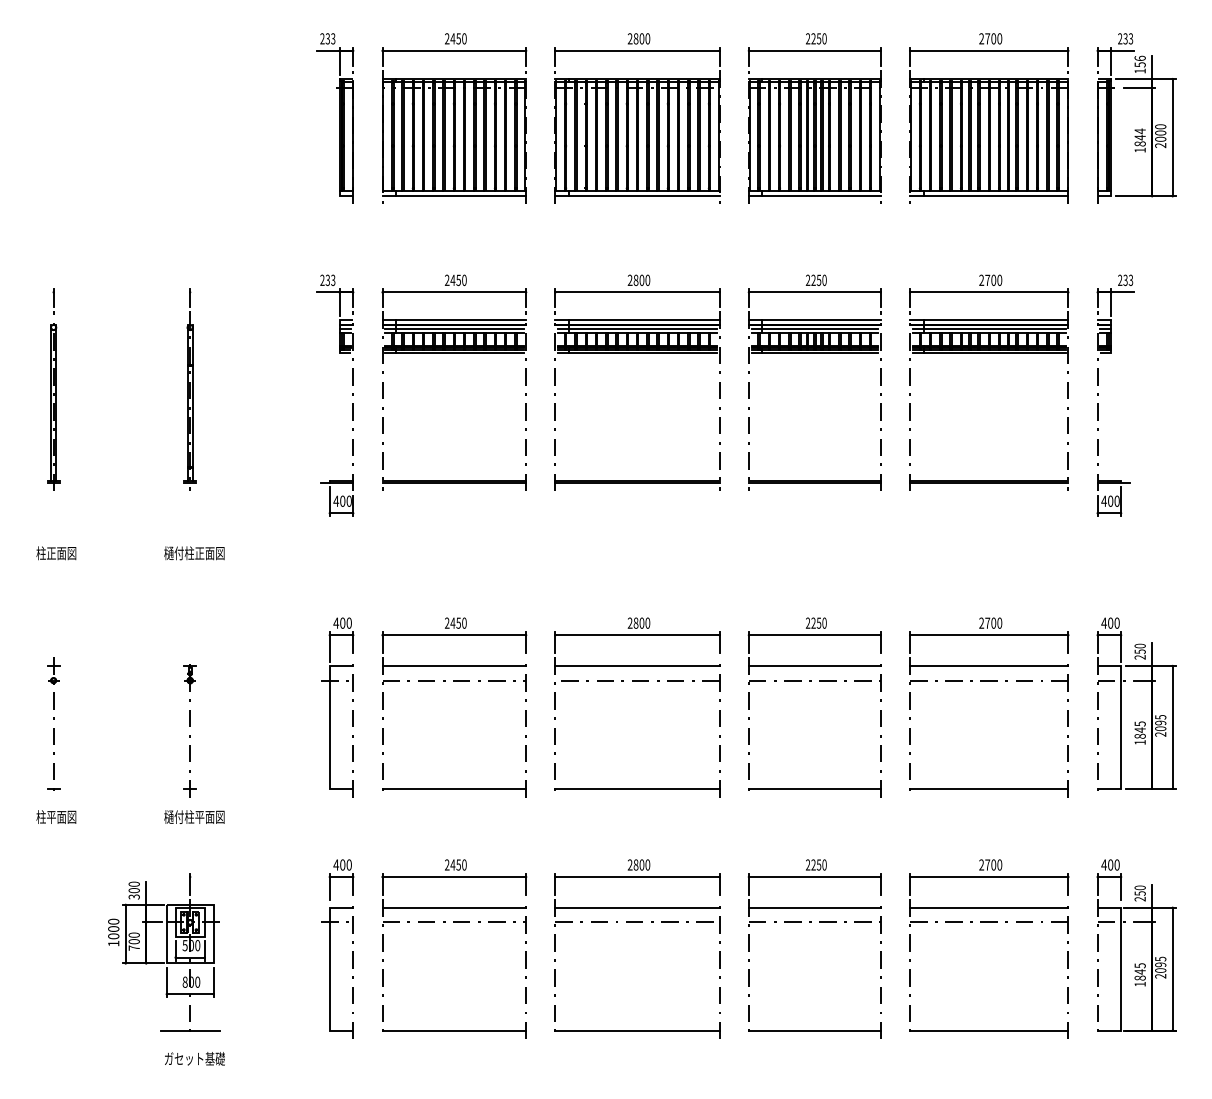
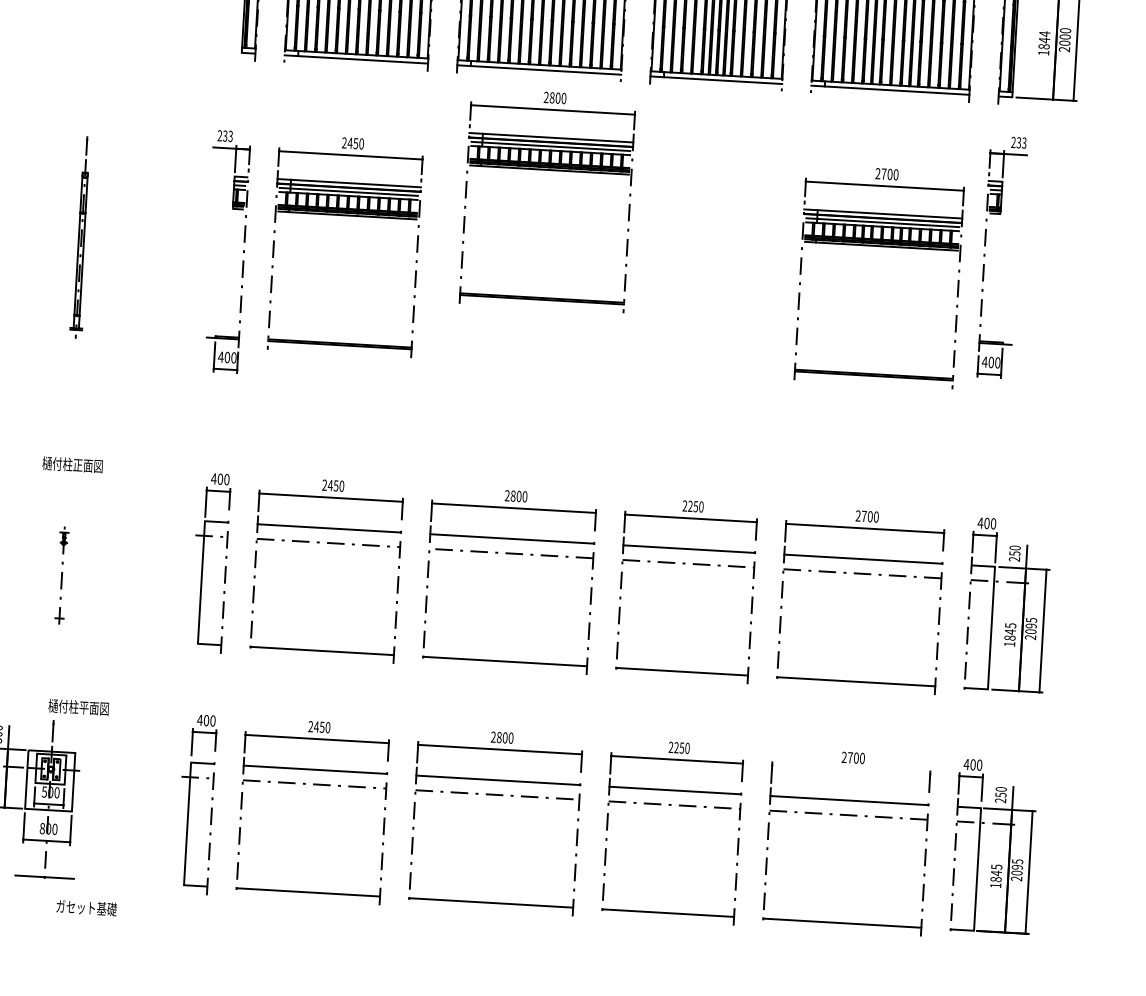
part: (637, 353) -> (549, 170), moved
part: (814, 353) -> (706, 237), removed
part: (1098, 395) -> (985, 256), moved
text: (194, 553) -> (72, 465), moved
part: (189, 730) -> (61, 577), size x0.7
text: (194, 816) -> (78, 706), moved
line: (989, 877) -> (851, 770), removed
text: (194, 1058) -> (86, 907), moved

